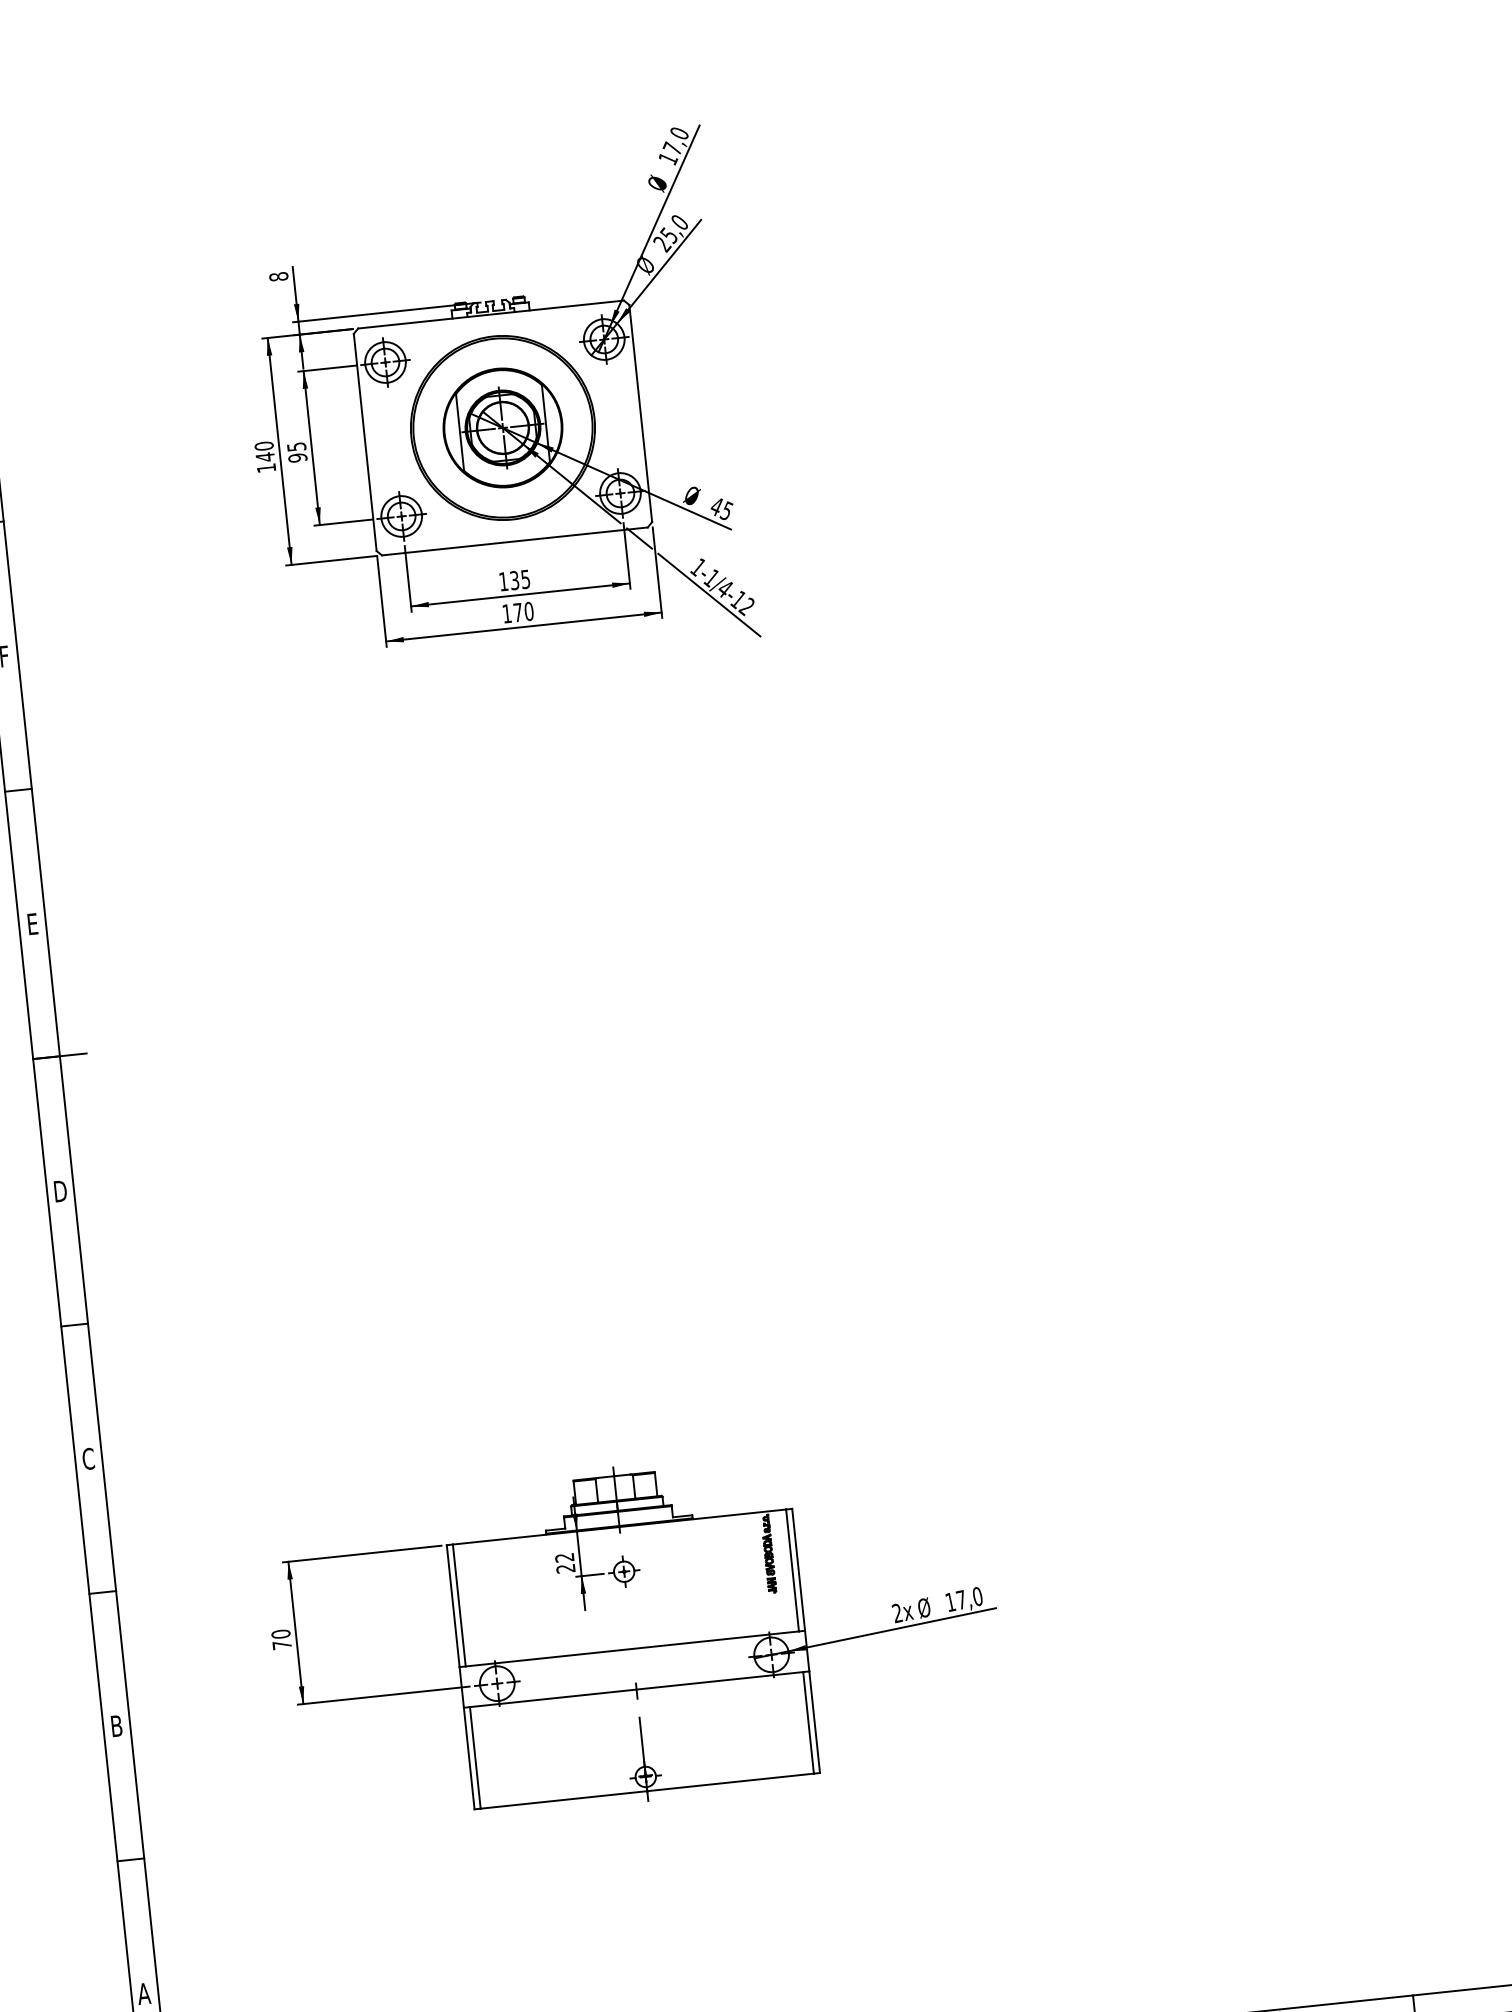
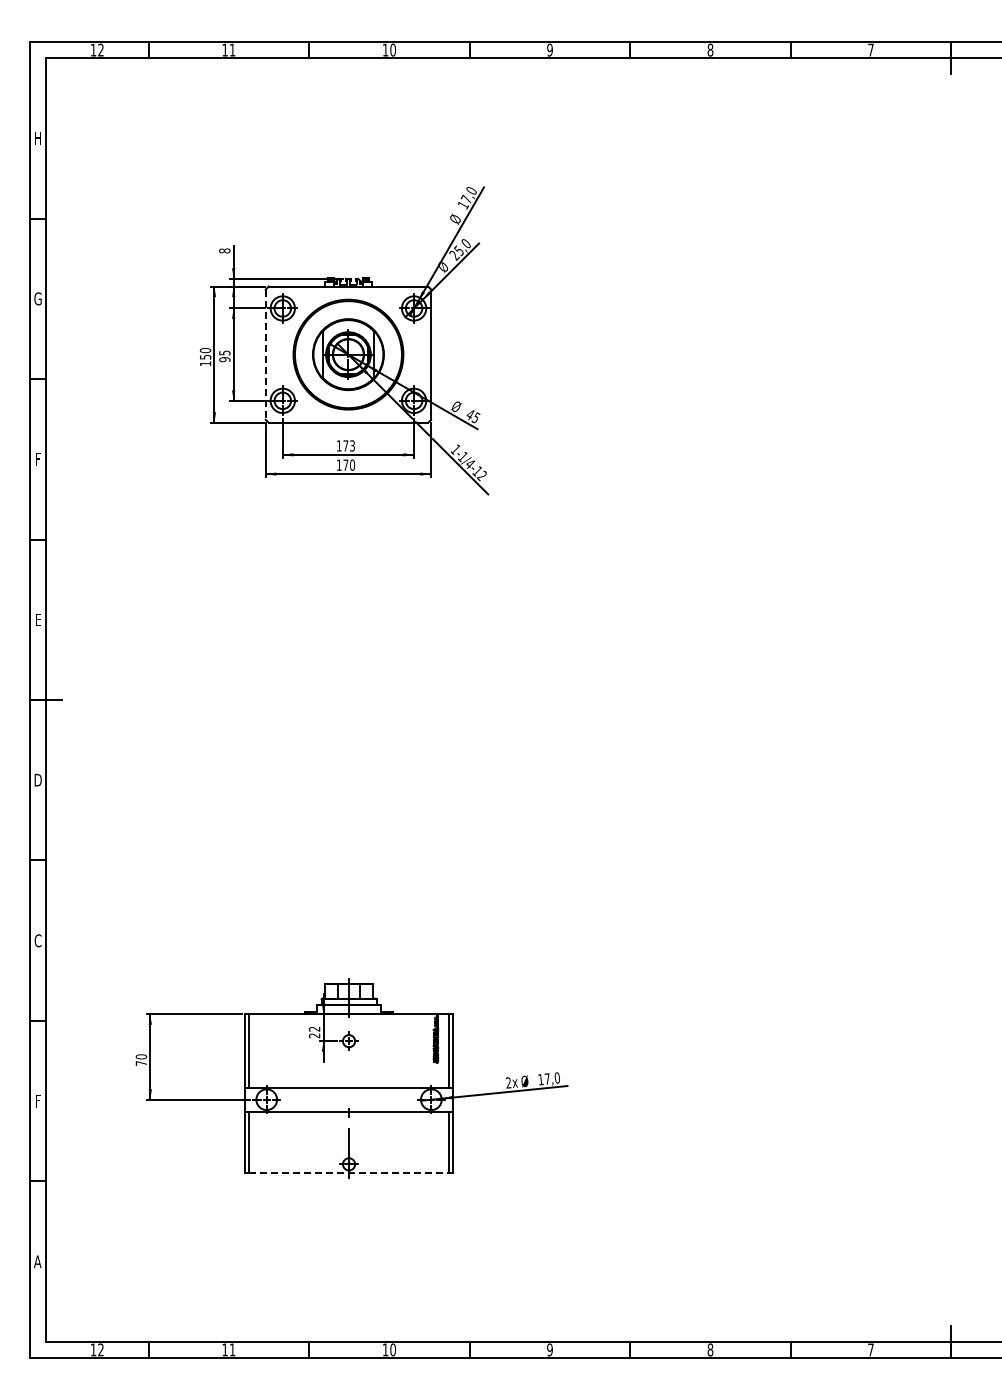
line: (364, 443) -> (265, 355), solid -> dashed
text: (265, 456) -> (205, 356), 140 -> 150
text: (518, 579) -> (348, 445), 135 -> 173
text: (117, 1724) -> (38, 1100), B -> F
line: (647, 1790) -> (349, 1172), solid -> dashed

